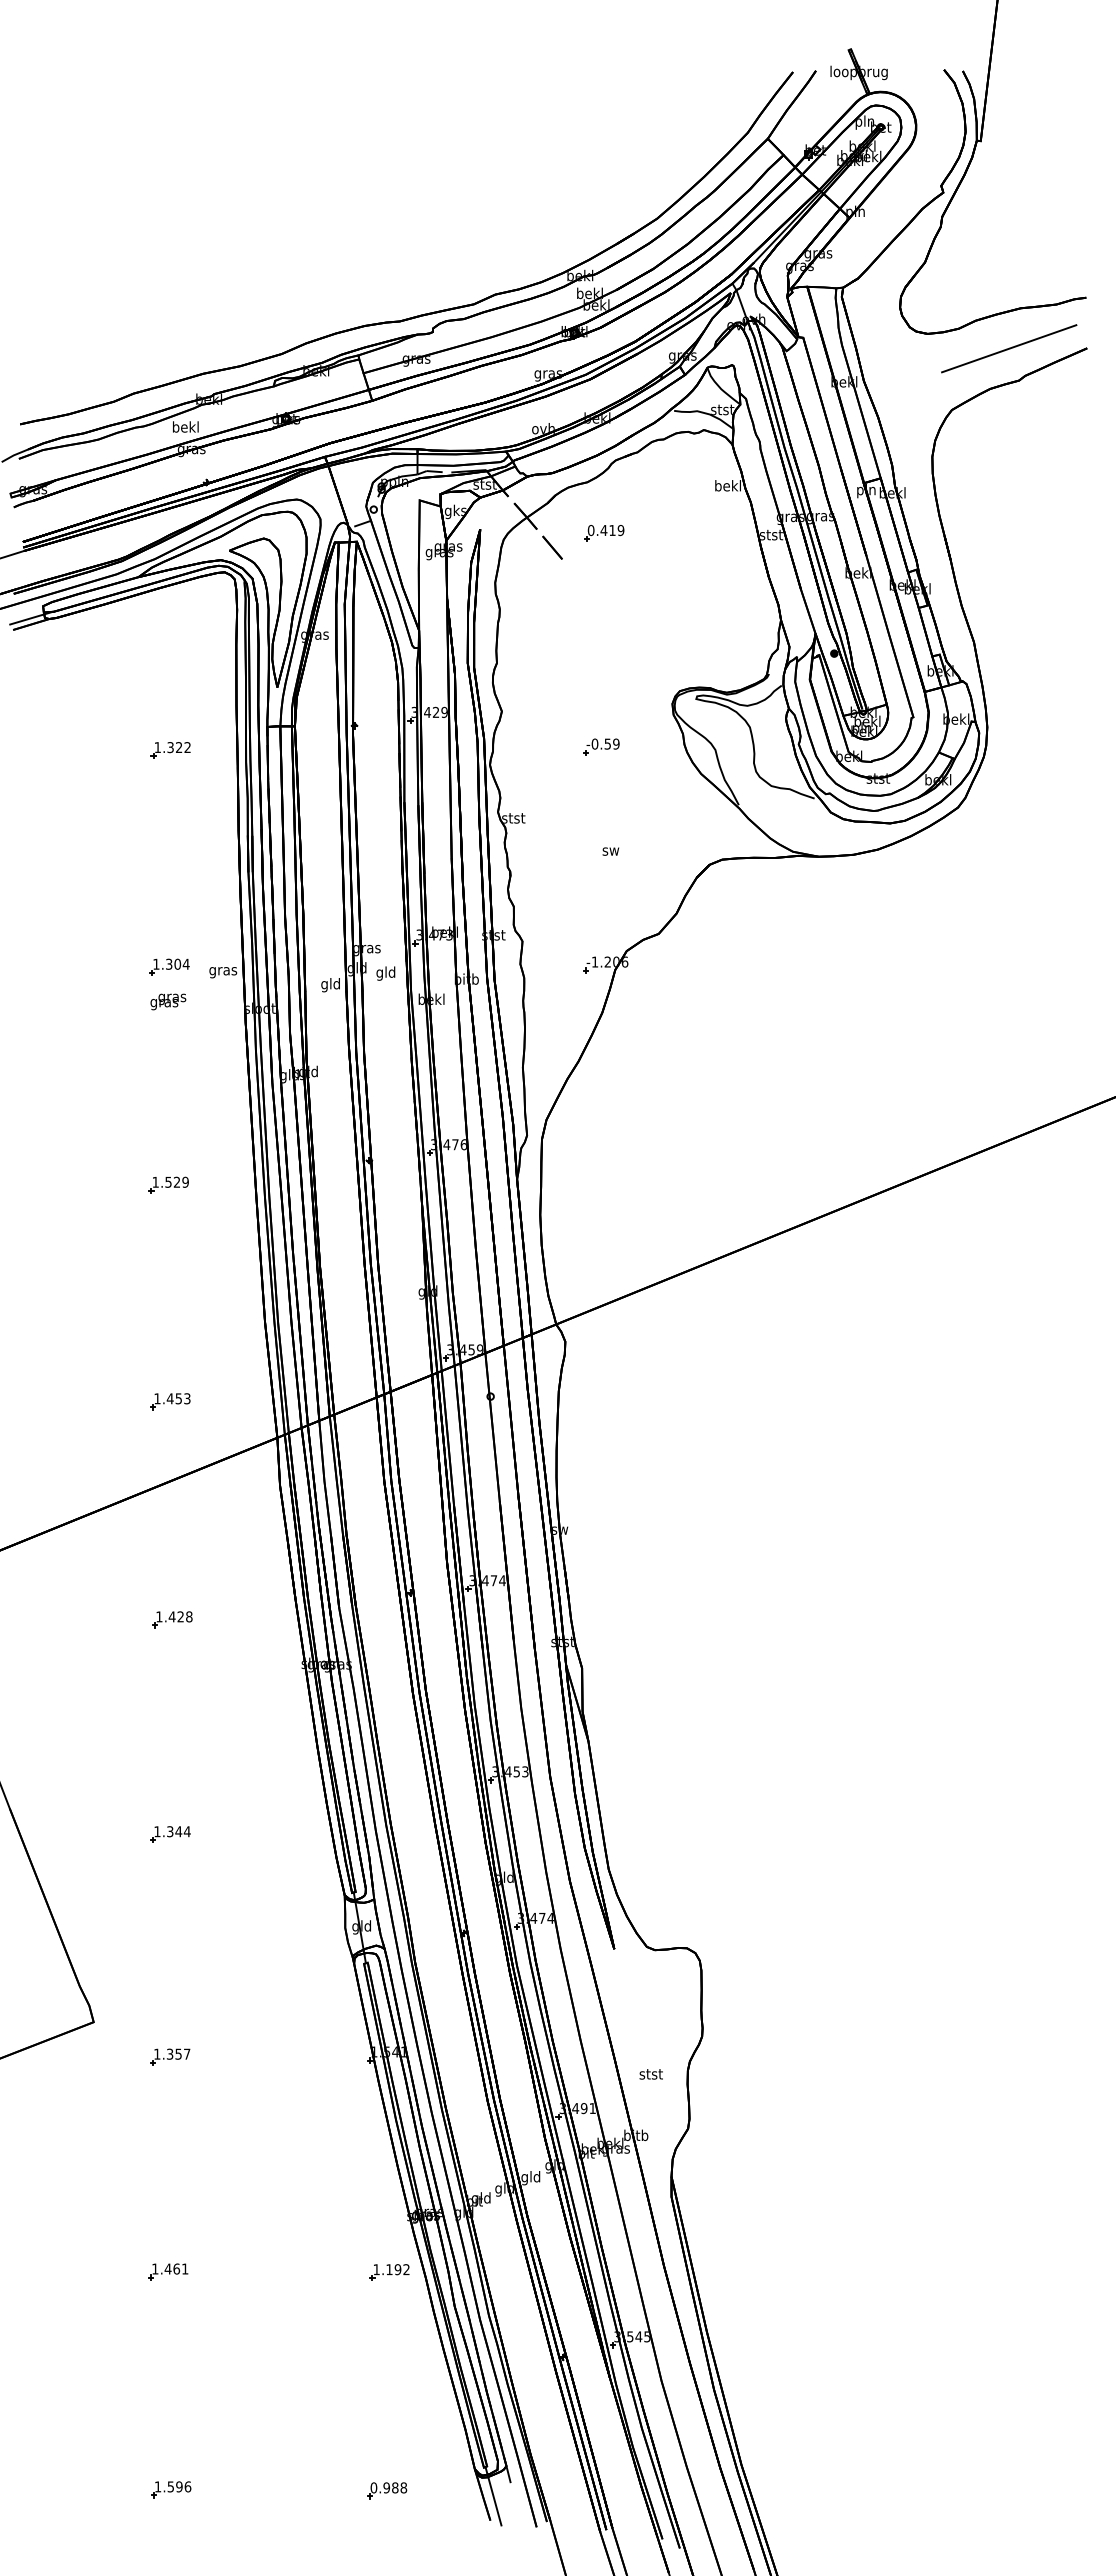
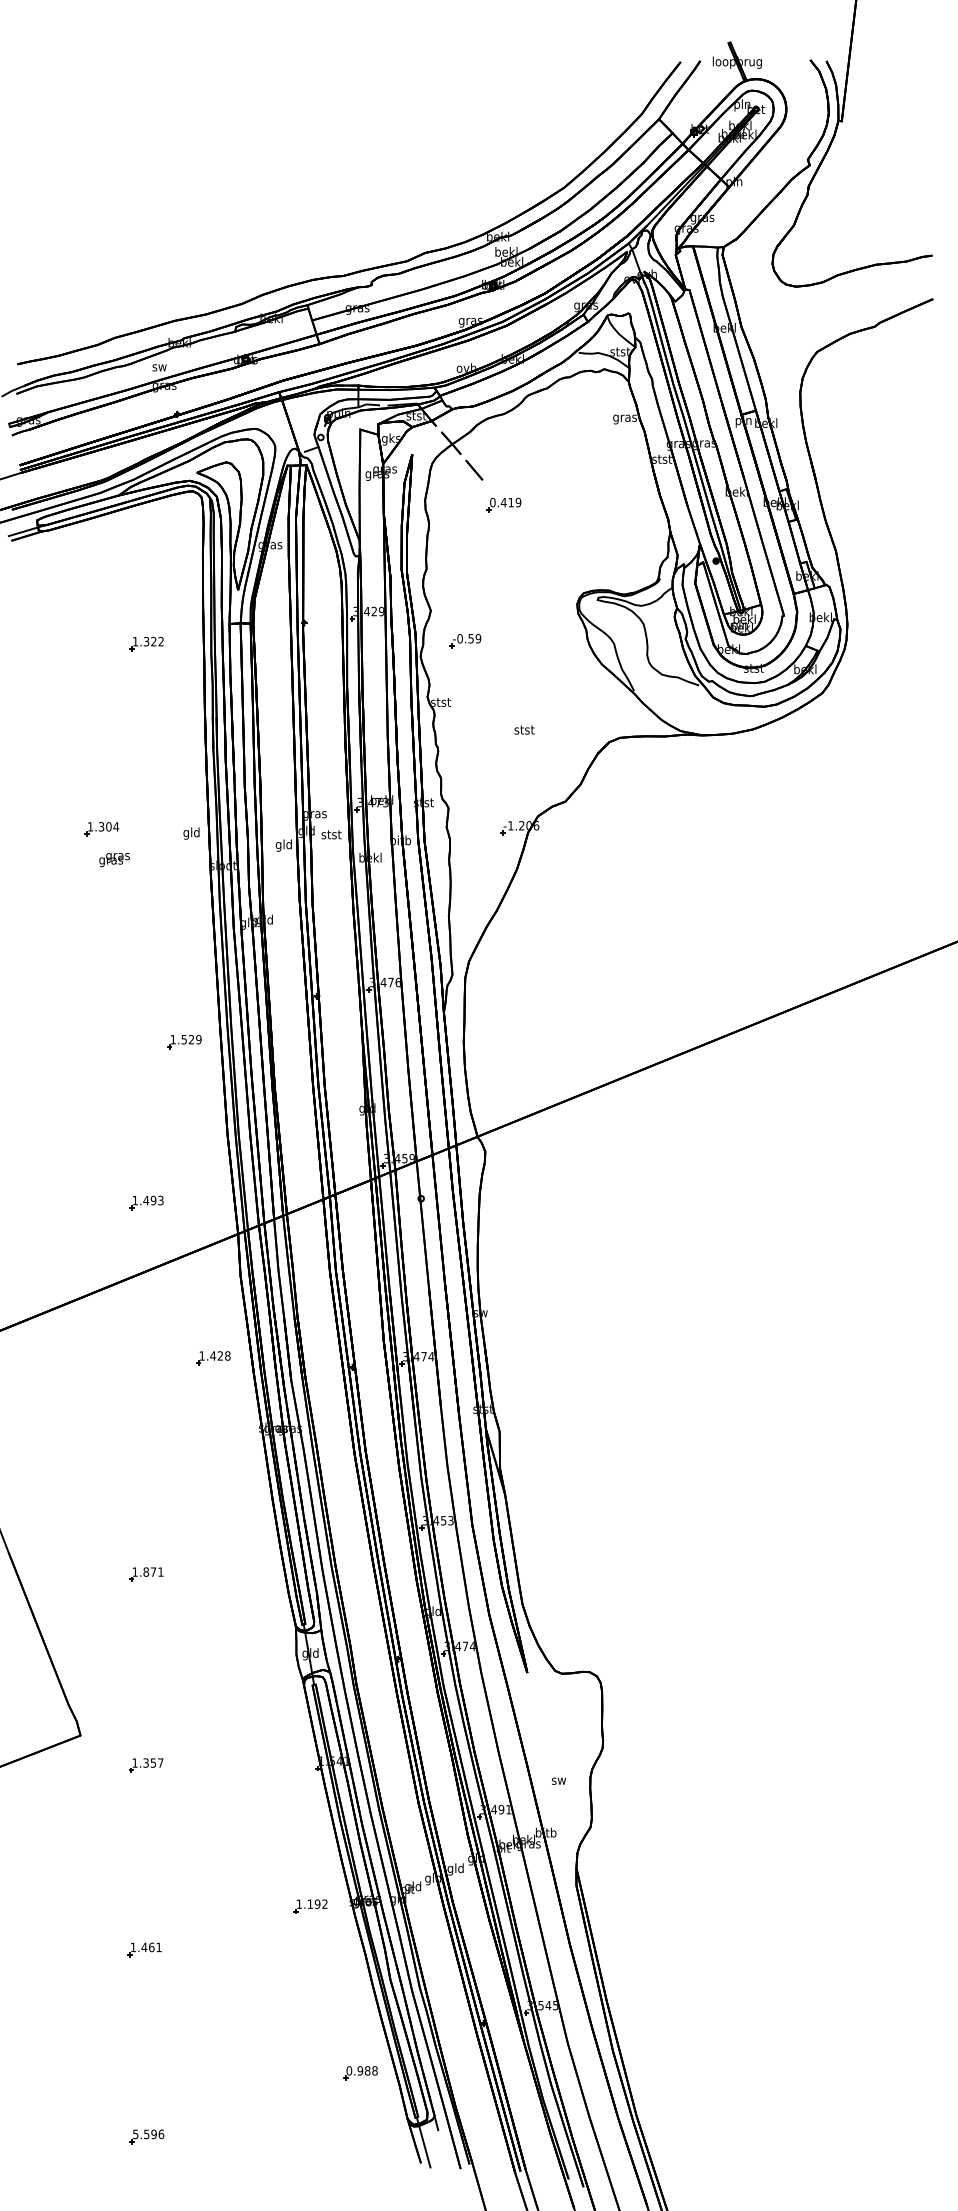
line: (1009, 348) -> (866, 299), removed
text: (185, 426) -> (159, 366), bekl -> sw
text: (727, 487) -> (624, 418), bekl -> gras
part: (604, 533) -> (504, 505), moved
part: (601, 746) -> (465, 640), moved
text: (610, 850) -> (524, 730), sw -> stst
part: (169, 966) -> (101, 828), moved
text: (223, 971) -> (191, 833), gras -> gld
text: (385, 973) -> (330, 835), gld -> stst
text: (168, 1001) -> (114, 859), moved
part: (168, 1184) -> (184, 1041), moved
text: (178, 1398) -> (153, 1200), 1.453 -> 1.493
part: (172, 1619) -> (213, 1358), moved
text: (178, 1831) -> (153, 1571), 1.344 -> 1.871
text: (650, 2074) -> (558, 1780), stst -> sw
part: (389, 2272) -> (310, 1906), moved
text: (157, 2486) -> (135, 2134), 1.596 -> 5.596
part: (387, 2490) -> (360, 2073), moved

